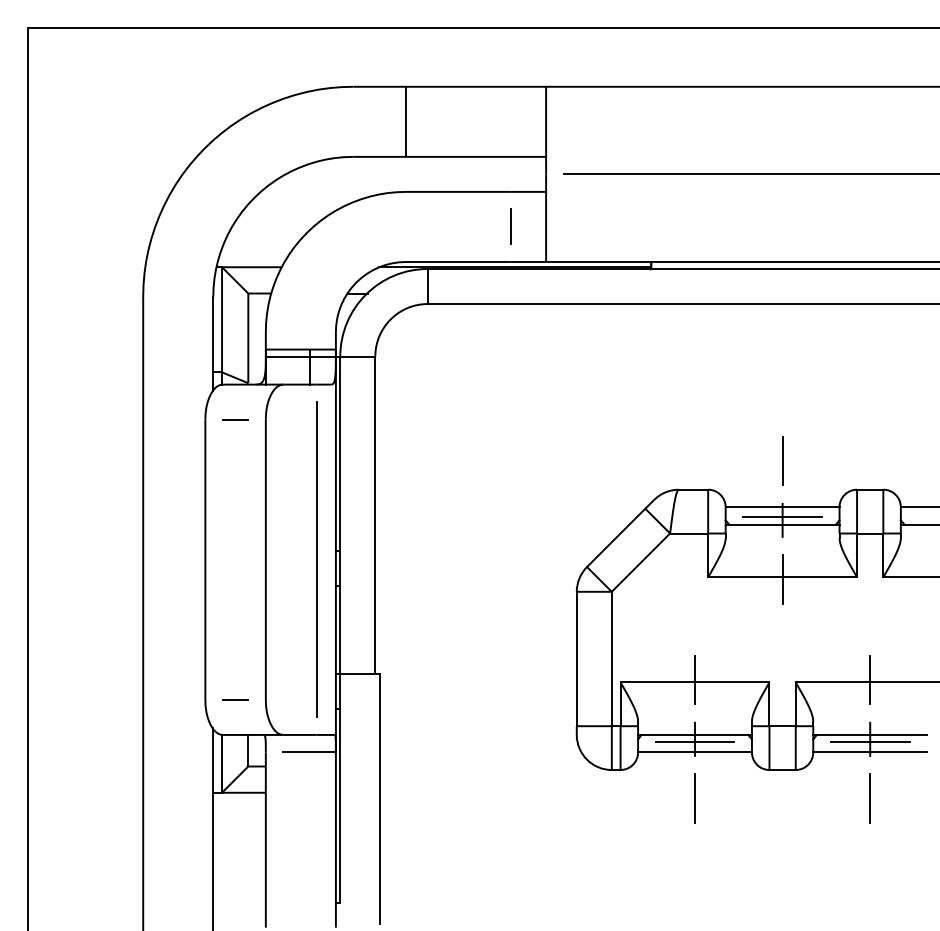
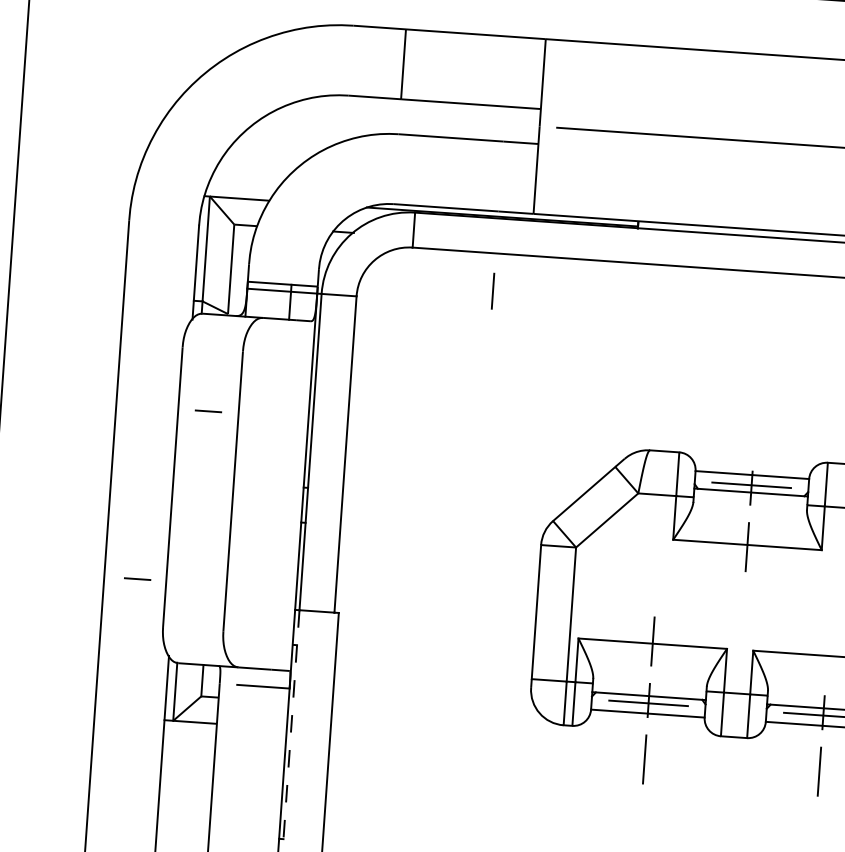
line: (510, 226) -> (492, 290), moved
line: (235, 419) -> (208, 411), moved
line: (782, 461) -> (755, 429), removed
line: (316, 559) -> (283, 494), removed
line: (870, 680) -> (827, 654), removed
line: (235, 699) -> (137, 578), moved
line: (340, 788) -> (291, 724), solid -> dashed

